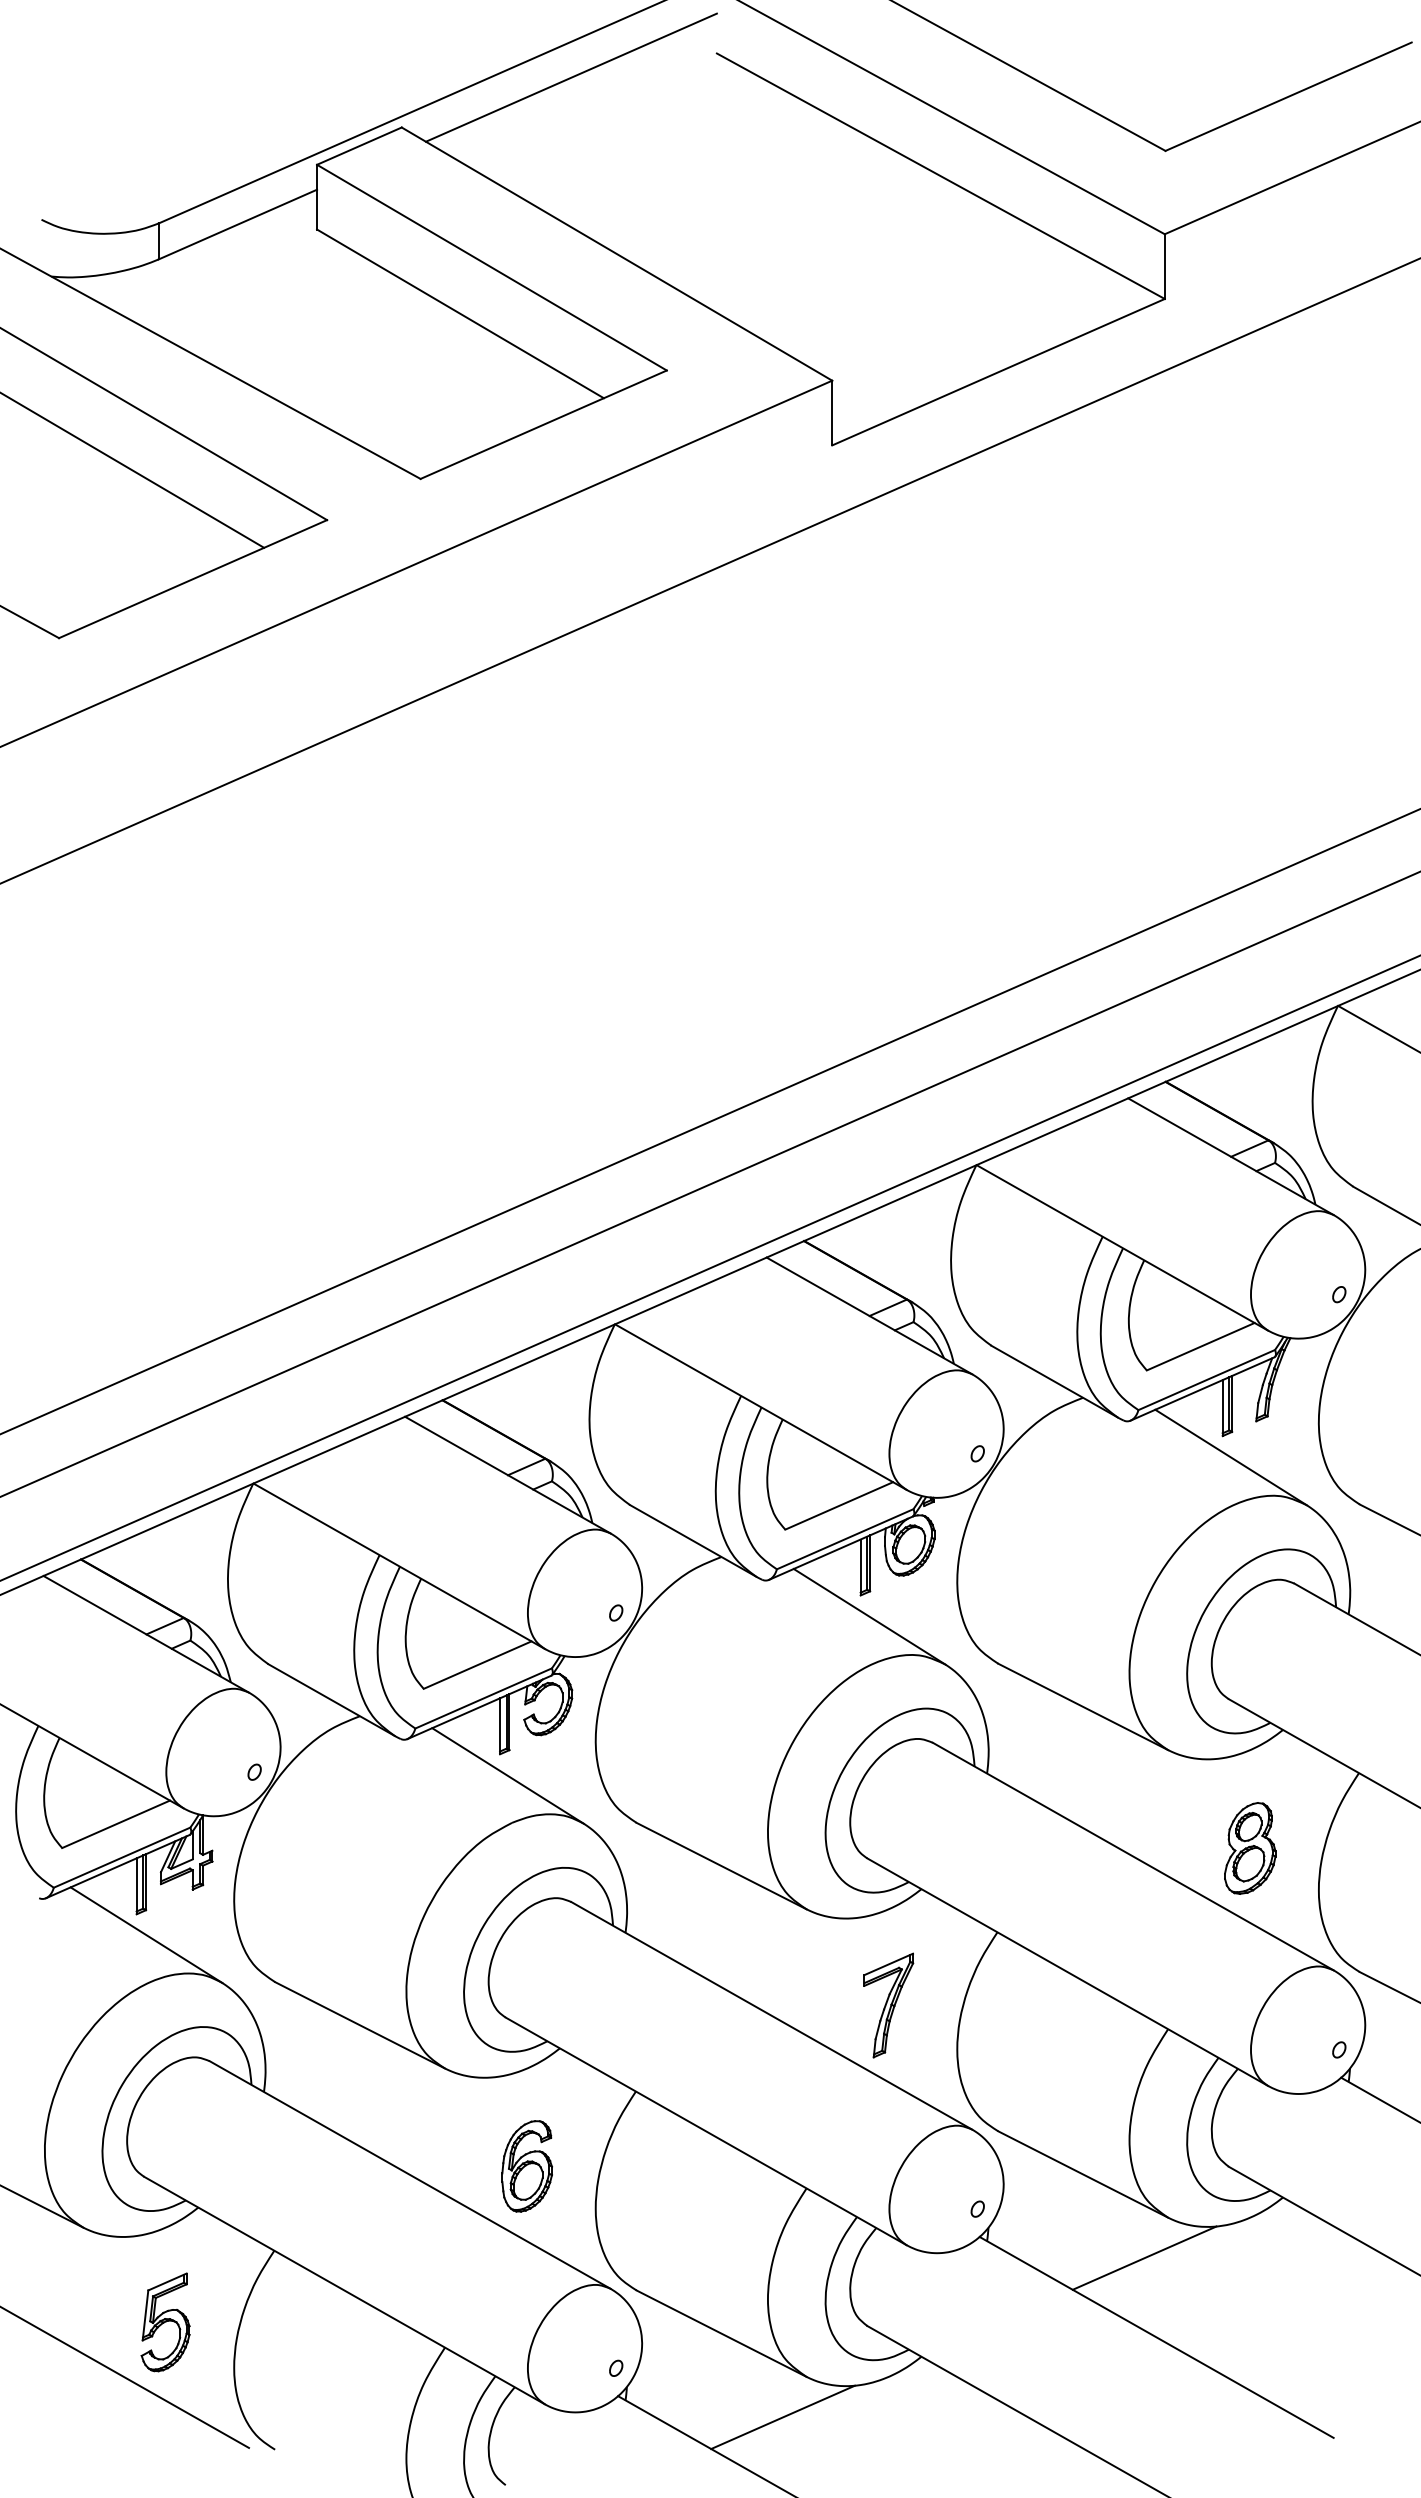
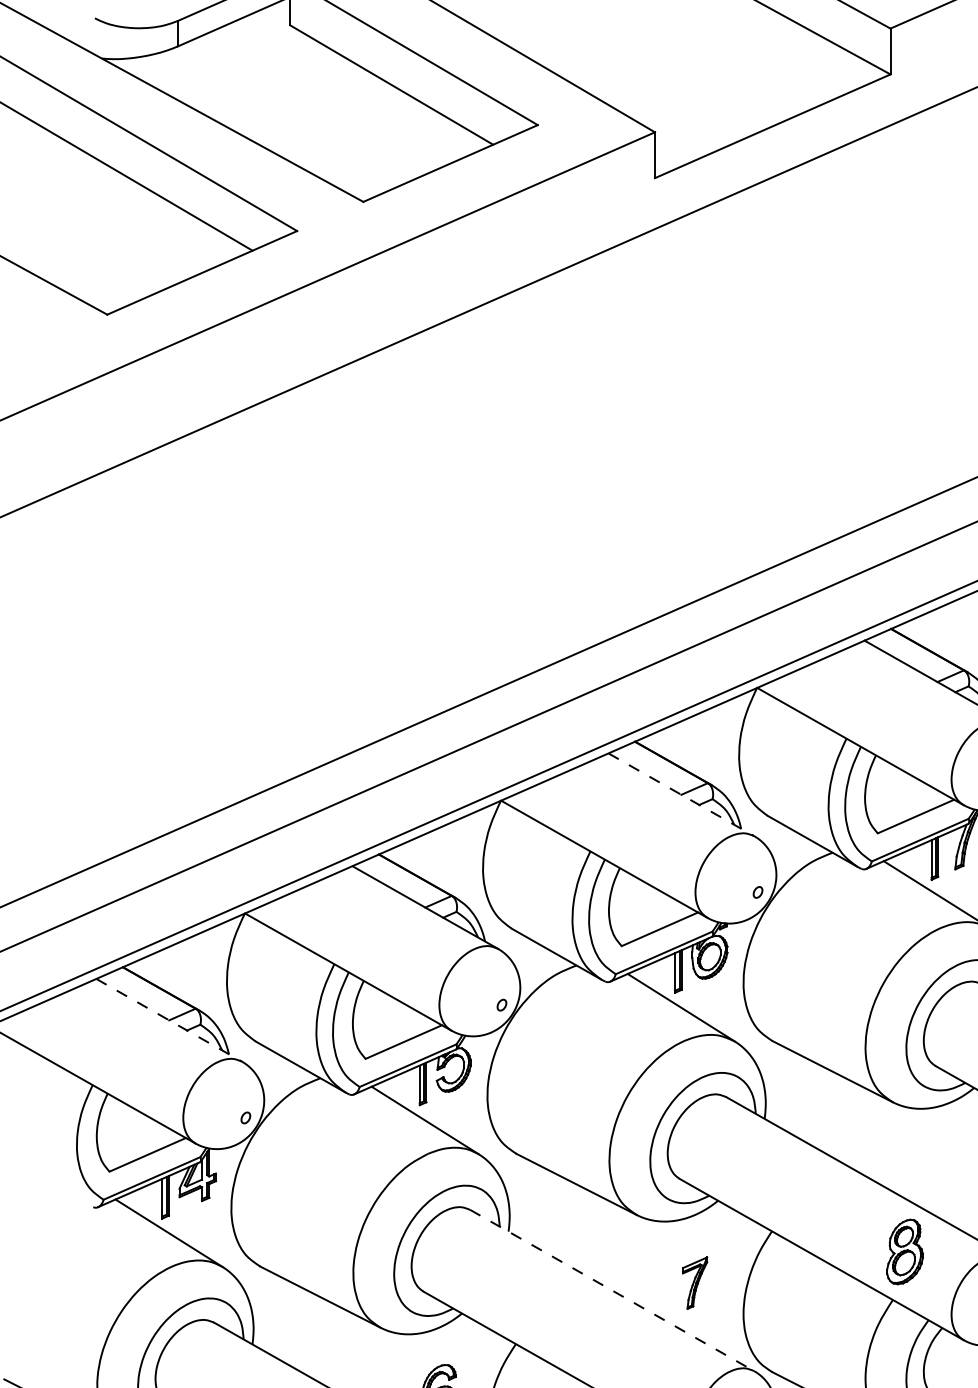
line: (869, 1316) -> (681, 795), solid -> dashed
line: (146, 1634) -> (169, 1020), solid -> dashed
part: (1250, 1848) -> (905, 1252), moved
part: (888, 2005) -> (694, 1283), size x0.7
line: (772, 2016) -> (612, 1290), solid -> dashed

